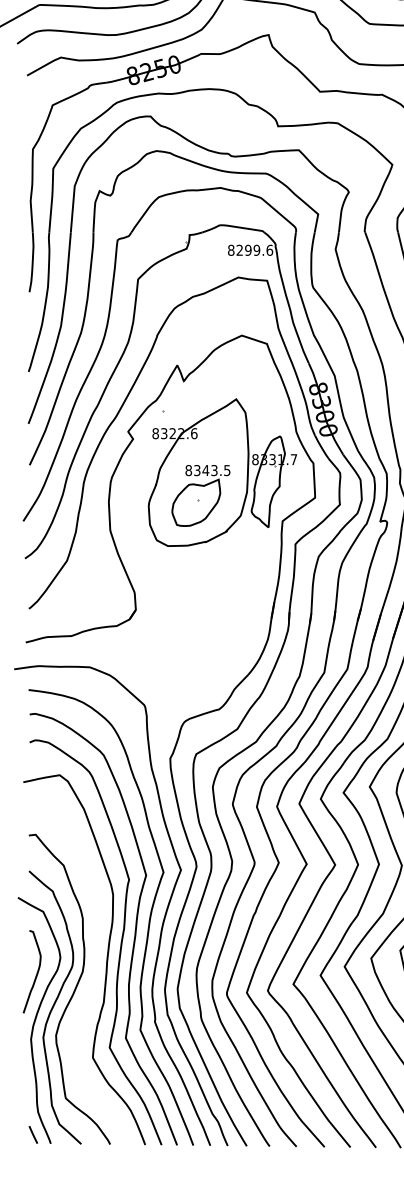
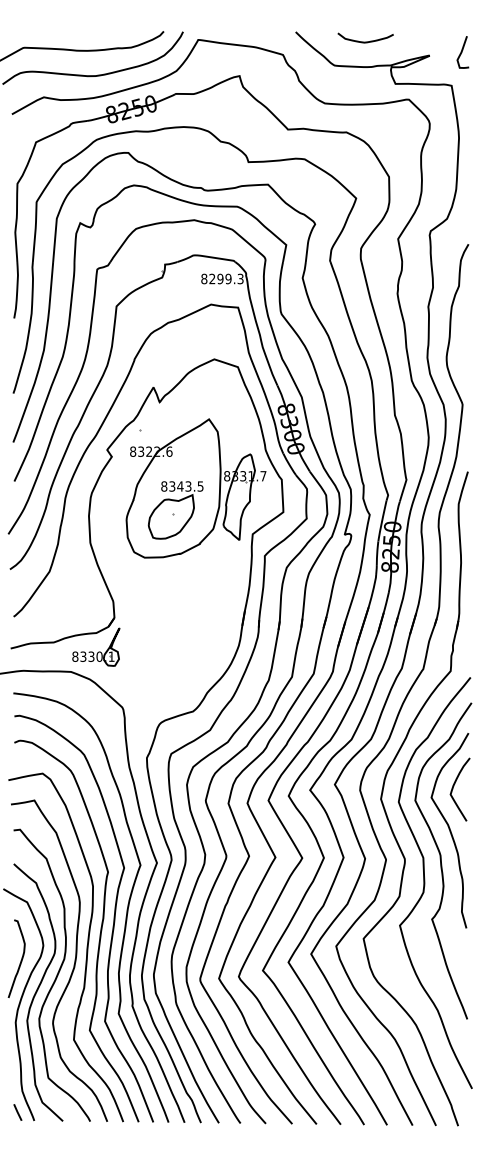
text: (269, 249) -> (240, 278), 8299.6 -> 8299.3
part: (116, 640) -> (96, 646), added
curve: (92, 977) -> (73, 964), added

